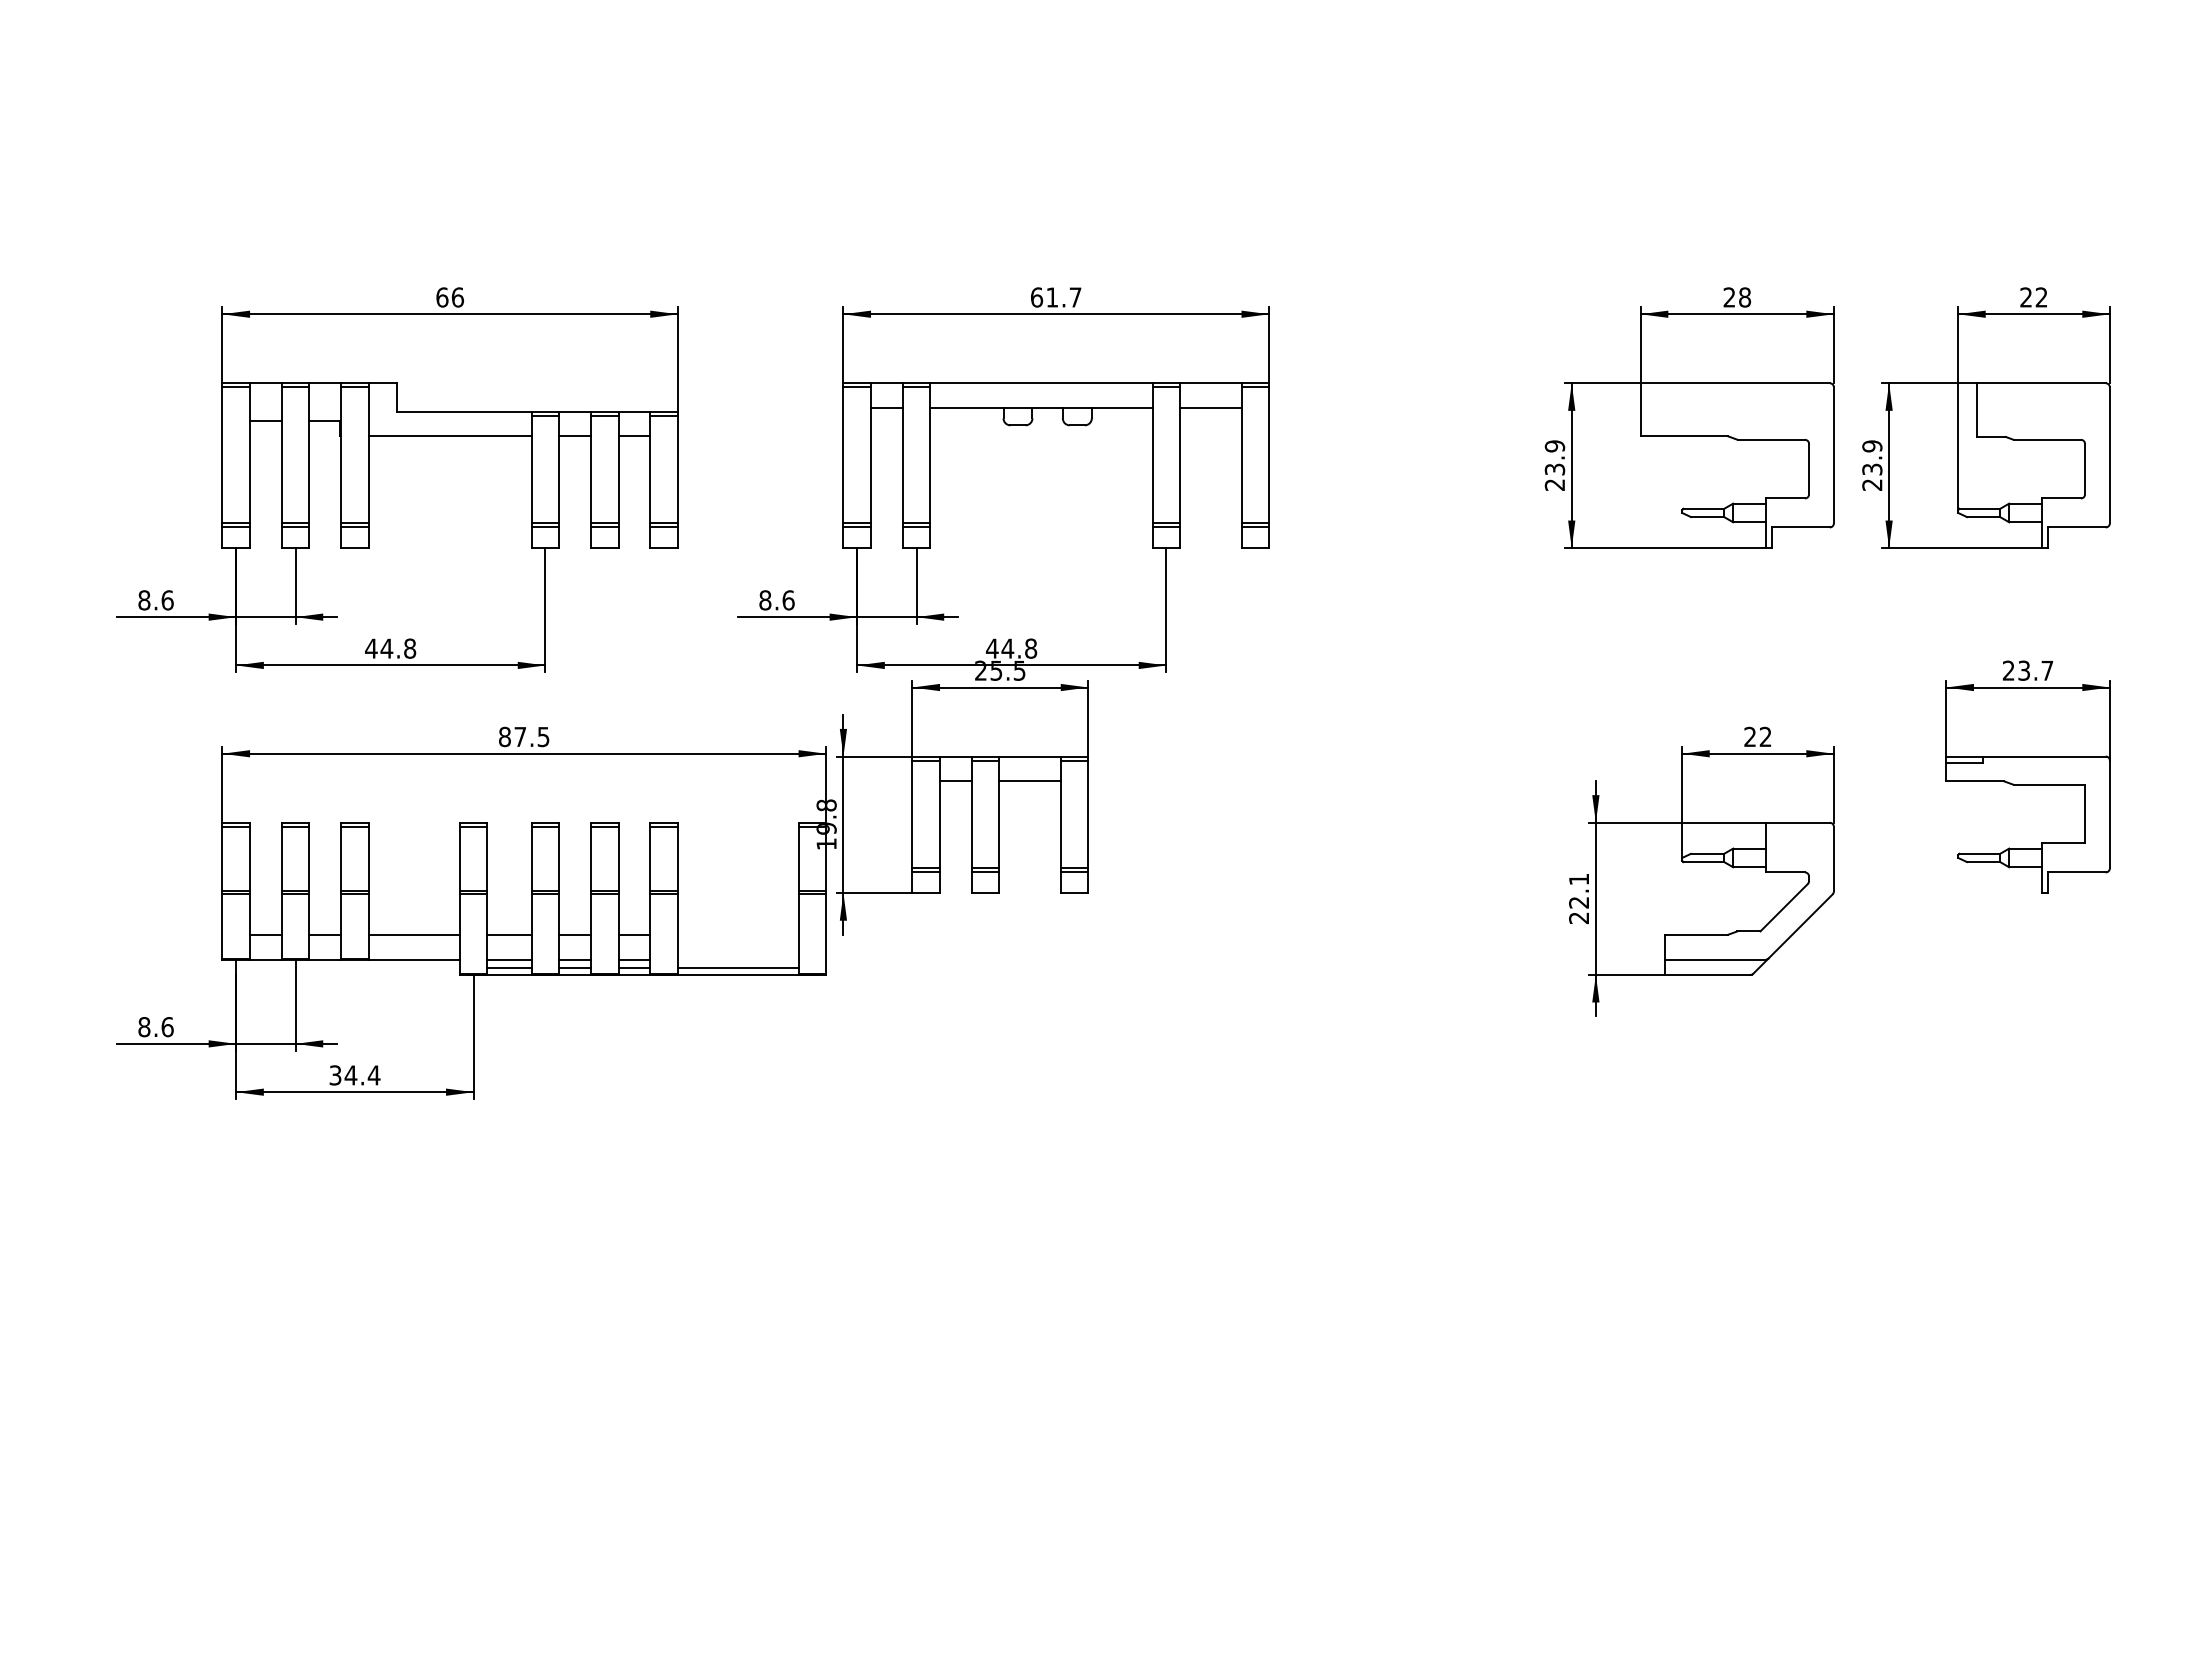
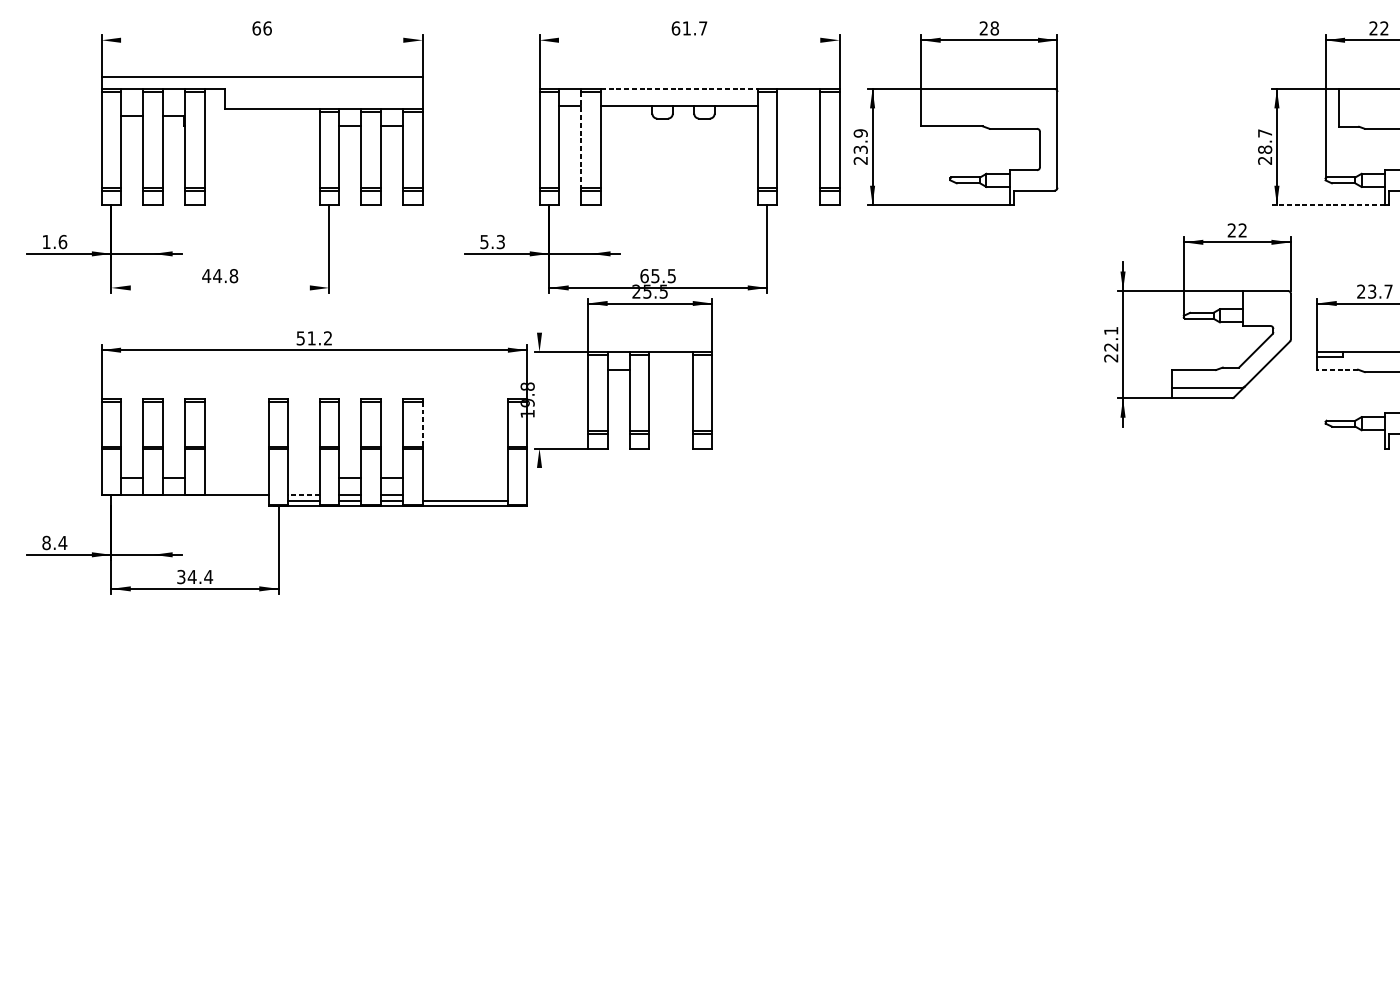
line: (449, 314) -> (261, 77), moved
line: (1056, 314) -> (689, 40), removed
line: (1041, 383) -> (679, 89), solid -> dashed
line: (1210, 408) -> (798, 106), removed
part: (1689, 417) -> (955, 113), moved
line: (449, 436) -> (261, 126), removed
line: (902, 455) -> (581, 139), solid -> dashed
text: (1872, 457) -> (1265, 141), 23.9 -> 28.7
line: (1961, 548) -> (1327, 205), solid -> dashed
line: (295, 586) -> (153, 232), removed
line: (916, 586) -> (591, 232), removed
text: (144, 600) -> (46, 242), 8.6 -> 1.6
text: (776, 600) -> (492, 242), 8.6 -> 5.3
text: (1011, 648) -> (658, 275), 44.8 -> 65.5
line: (390, 665) -> (220, 287), removed
text: (524, 736) -> (314, 338), 87.5 -> 51.2
line: (1029, 781) -> (670, 369), removed
line: (1975, 781) -> (1337, 369), solid -> dashed
line: (843, 824) -> (539, 400), removed
line: (677, 859) -> (422, 424), solid -> dashed
part: (1701, 871) -> (1197, 325), moved
line: (413, 934) -> (236, 477), removed
line: (509, 934) -> (304, 477), removed
line: (509, 959) -> (304, 495), solid -> dashed
line: (295, 1004) -> (153, 527), removed
text: (167, 1027) -> (62, 543), 8.6 -> 8.4

